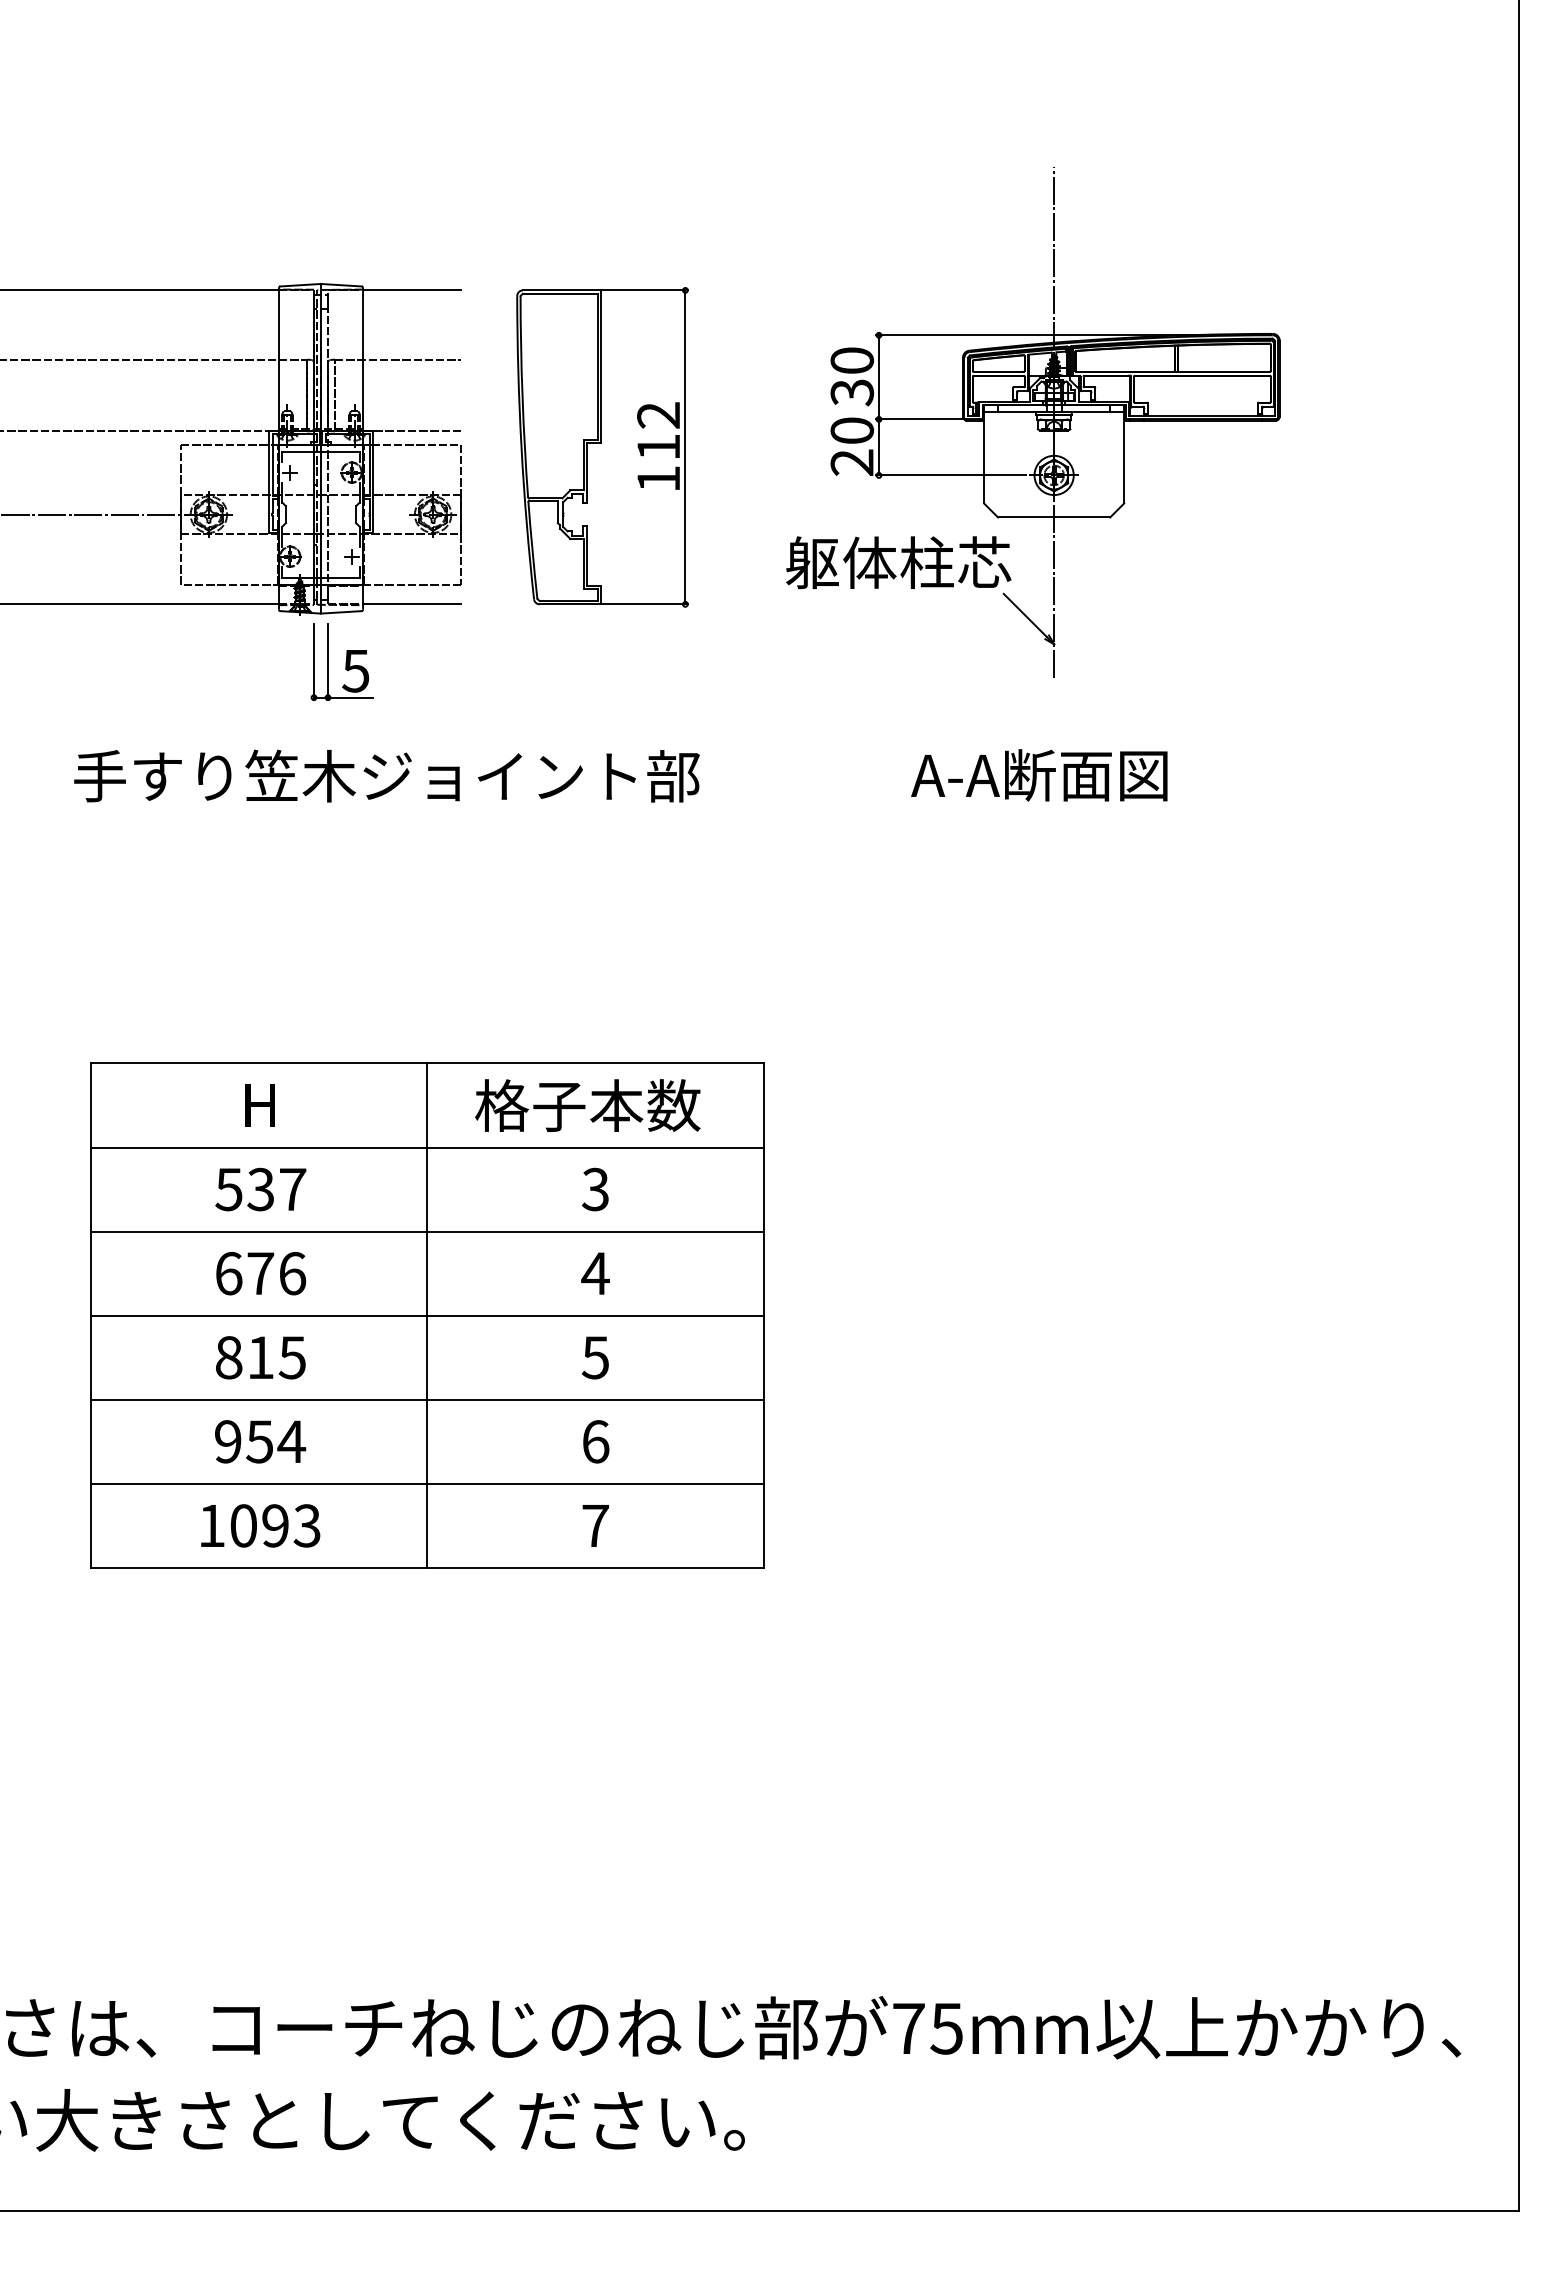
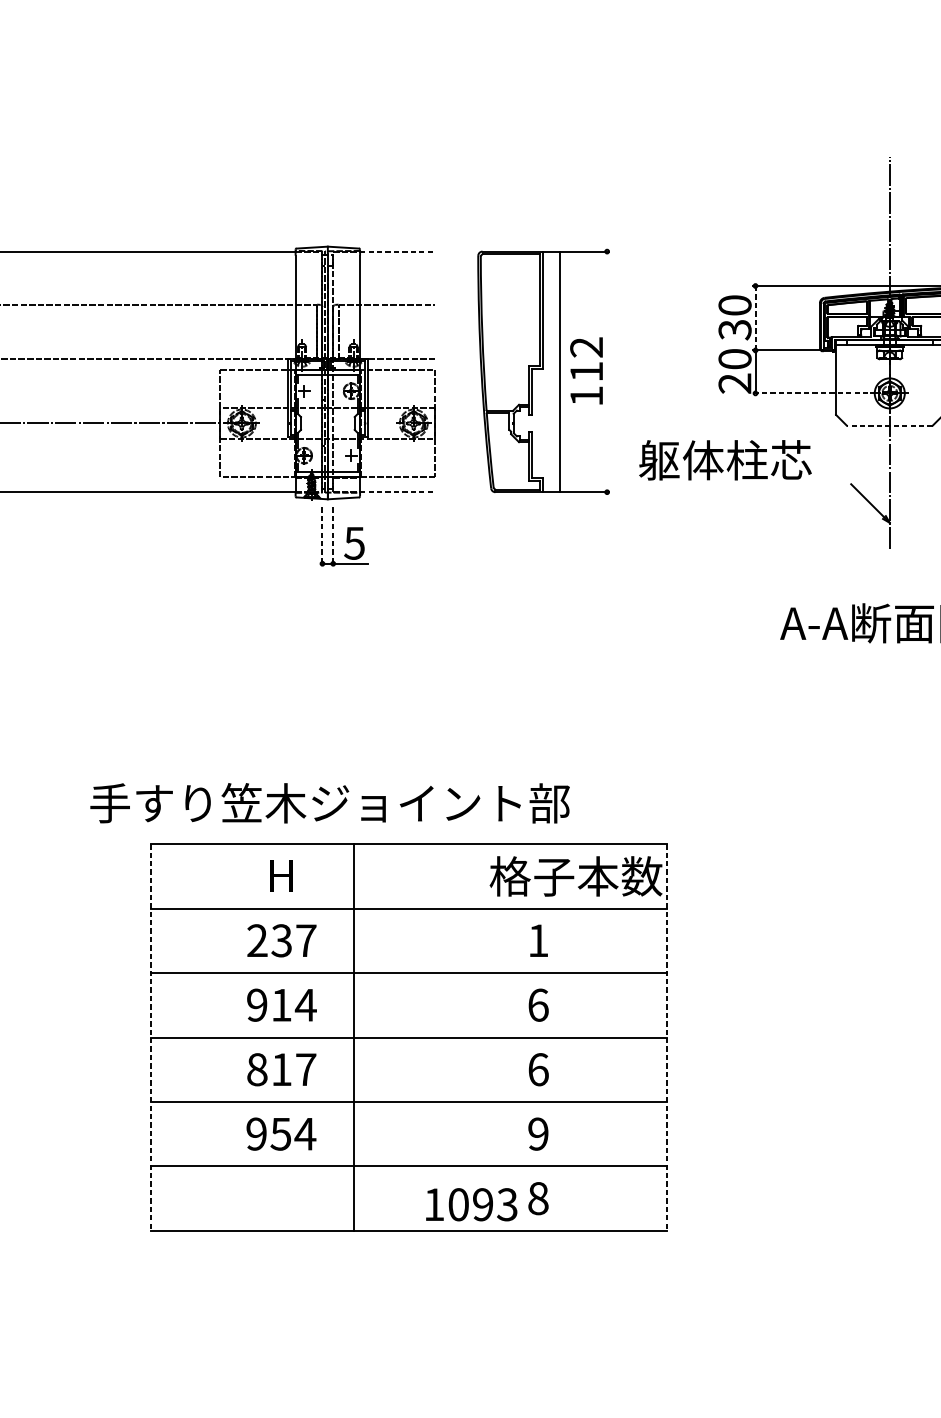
line: (412, 290) -> (397, 251), solid -> dashed
line: (878, 377) -> (755, 318), solid -> dashed
line: (685, 447) -> (559, 372), moved
line: (951, 475) -> (811, 393), solid -> dashed
line: (1053, 517) -> (889, 425), solid -> dashed
text: (898, 562) -> (725, 460), moved
line: (412, 604) -> (397, 492), solid -> dashed
line: (314, 662) -> (322, 536), solid -> dashed
line: (328, 662) -> (333, 536), solid -> dashed
text: (386, 775) -> (329, 802), moved
text: (587, 1105) -> (575, 876), moved
text: (228, 1189) -> (256, 940), 537 -> 237
text: (595, 1189) -> (538, 940), 3 -> 1
text: (260, 1273) -> (281, 1005), 676 -> 914
text: (595, 1273) -> (538, 1005), 4 -> 6
line: (427, 1315) -> (354, 1037), moved
line: (90, 1316) -> (151, 1038), solid -> dashed
line: (763, 1316) -> (667, 1038), solid -> dashed
text: (291, 1357) -> (305, 1069), 815 -> 817
text: (595, 1357) -> (538, 1069), 5 -> 6
text: (595, 1441) -> (538, 1133), 6 -> 9
text: (260, 1525) -> (471, 1204), moved
text: (595, 1525) -> (538, 1198), 7 -> 8

